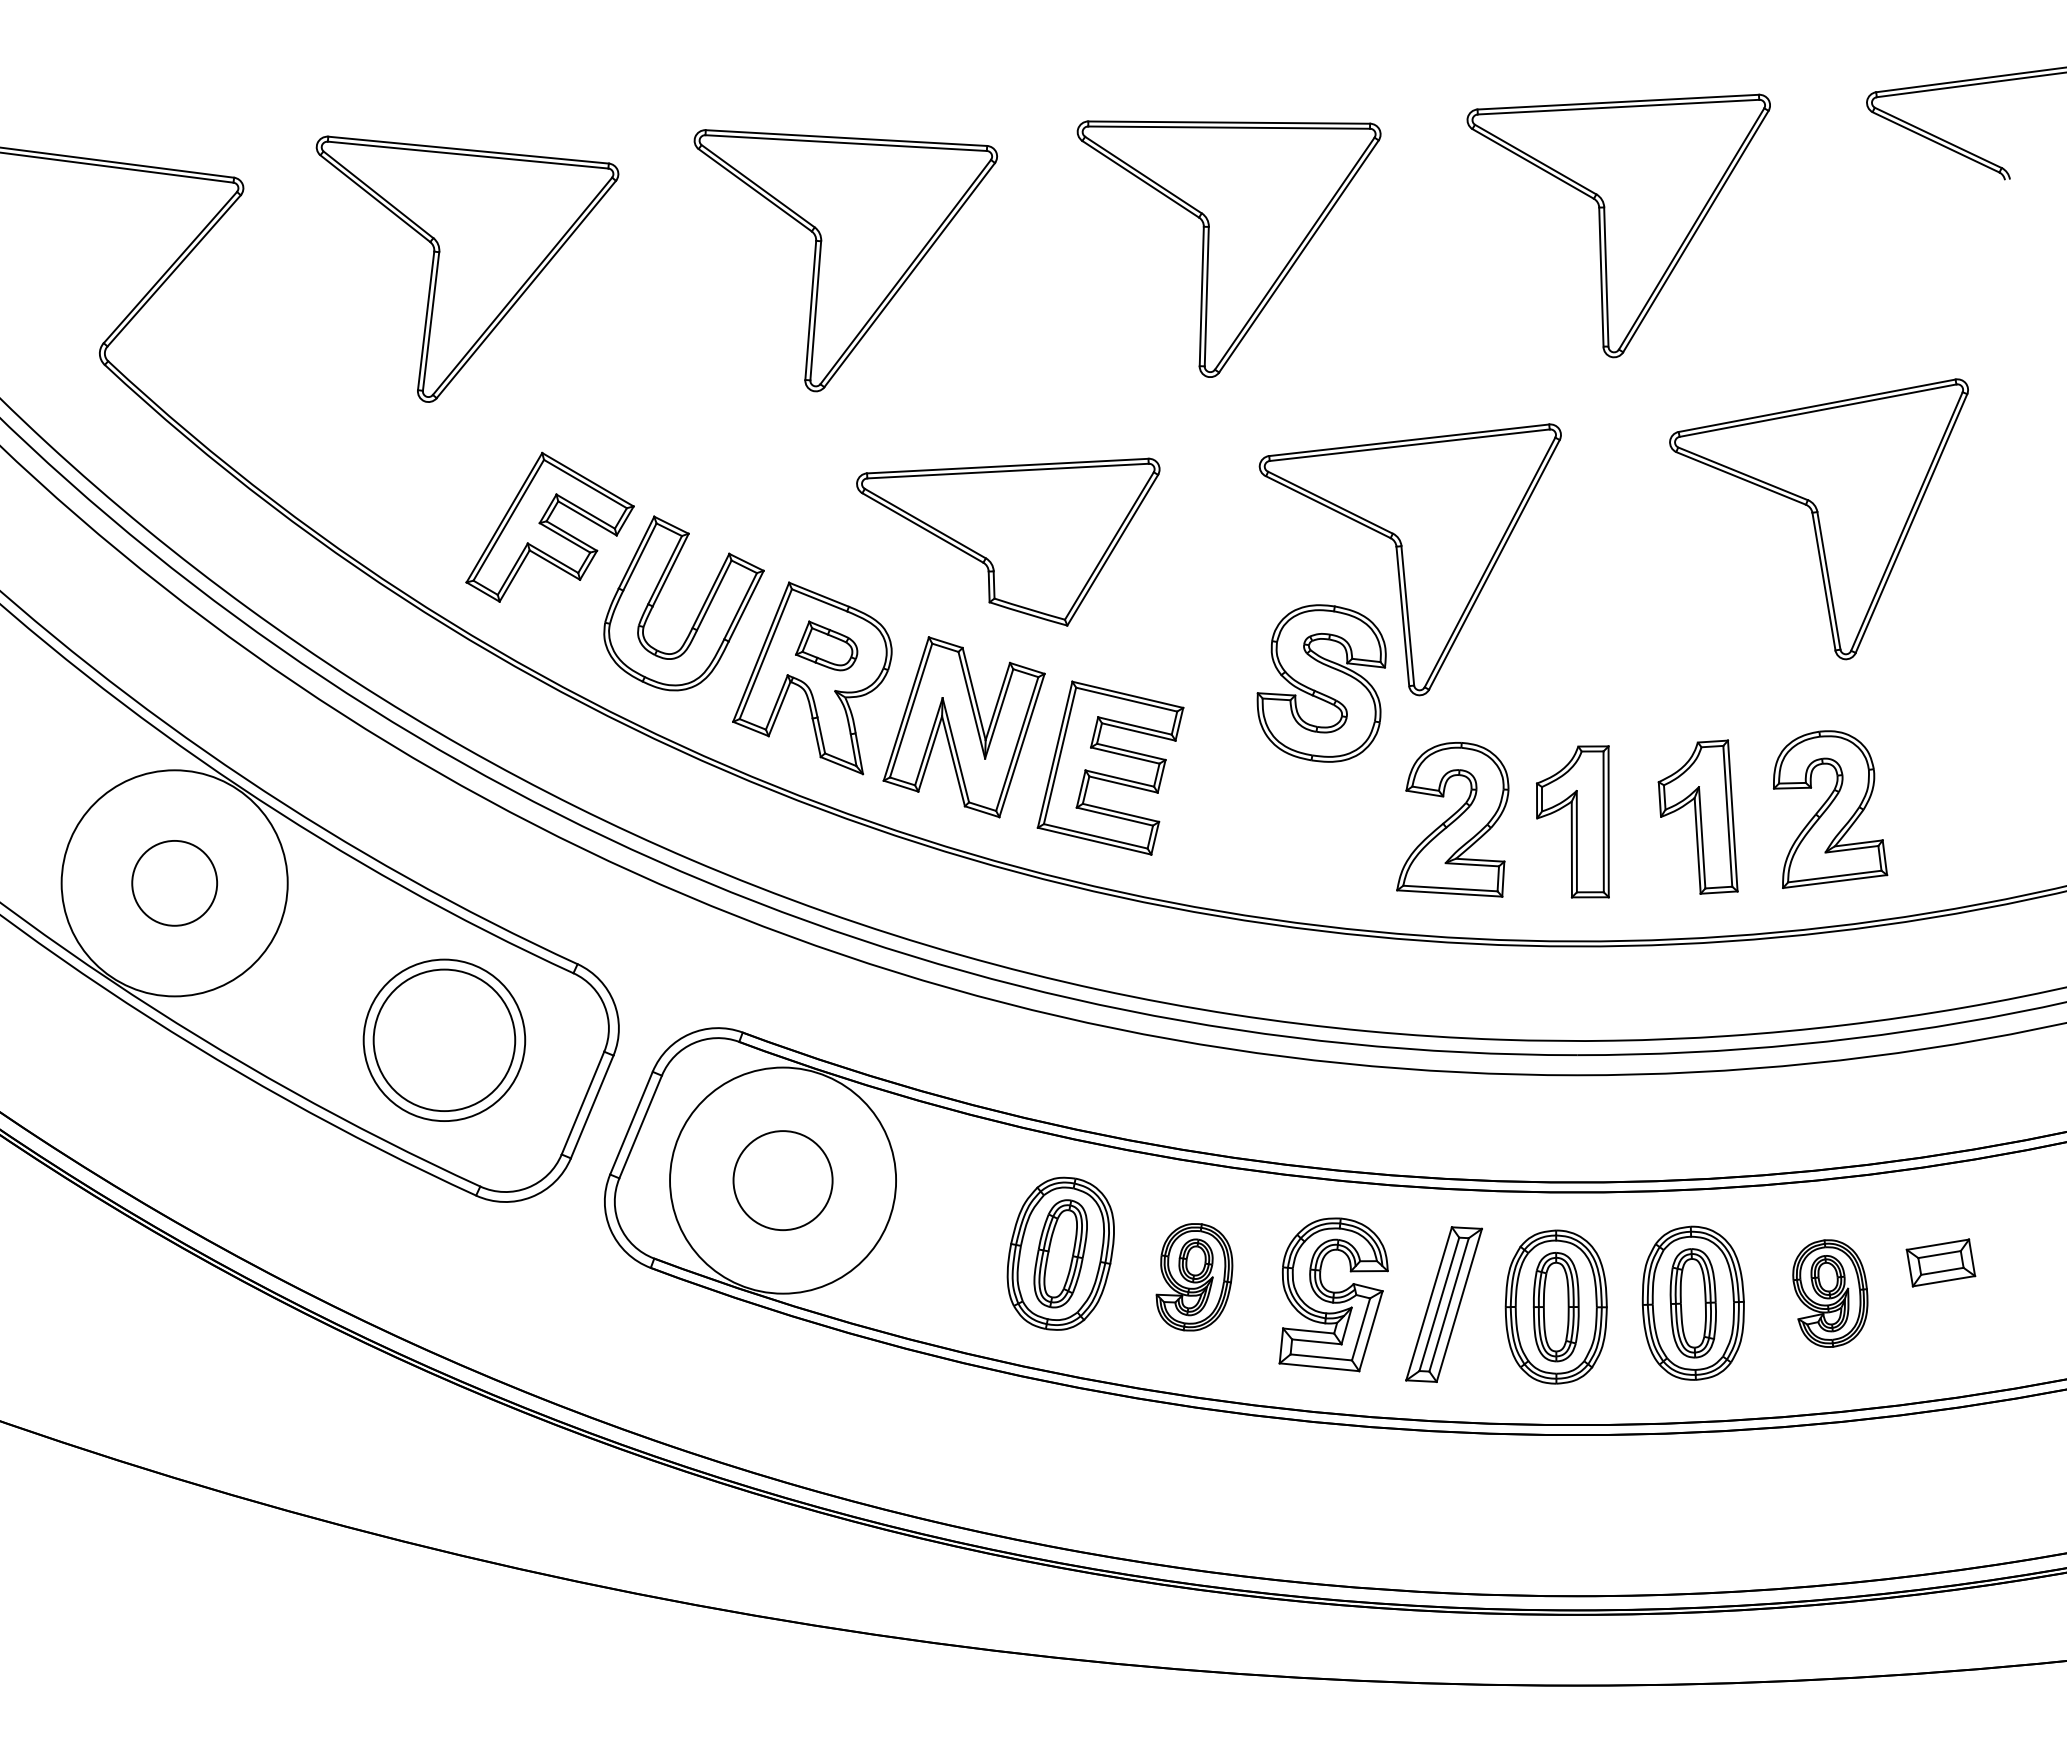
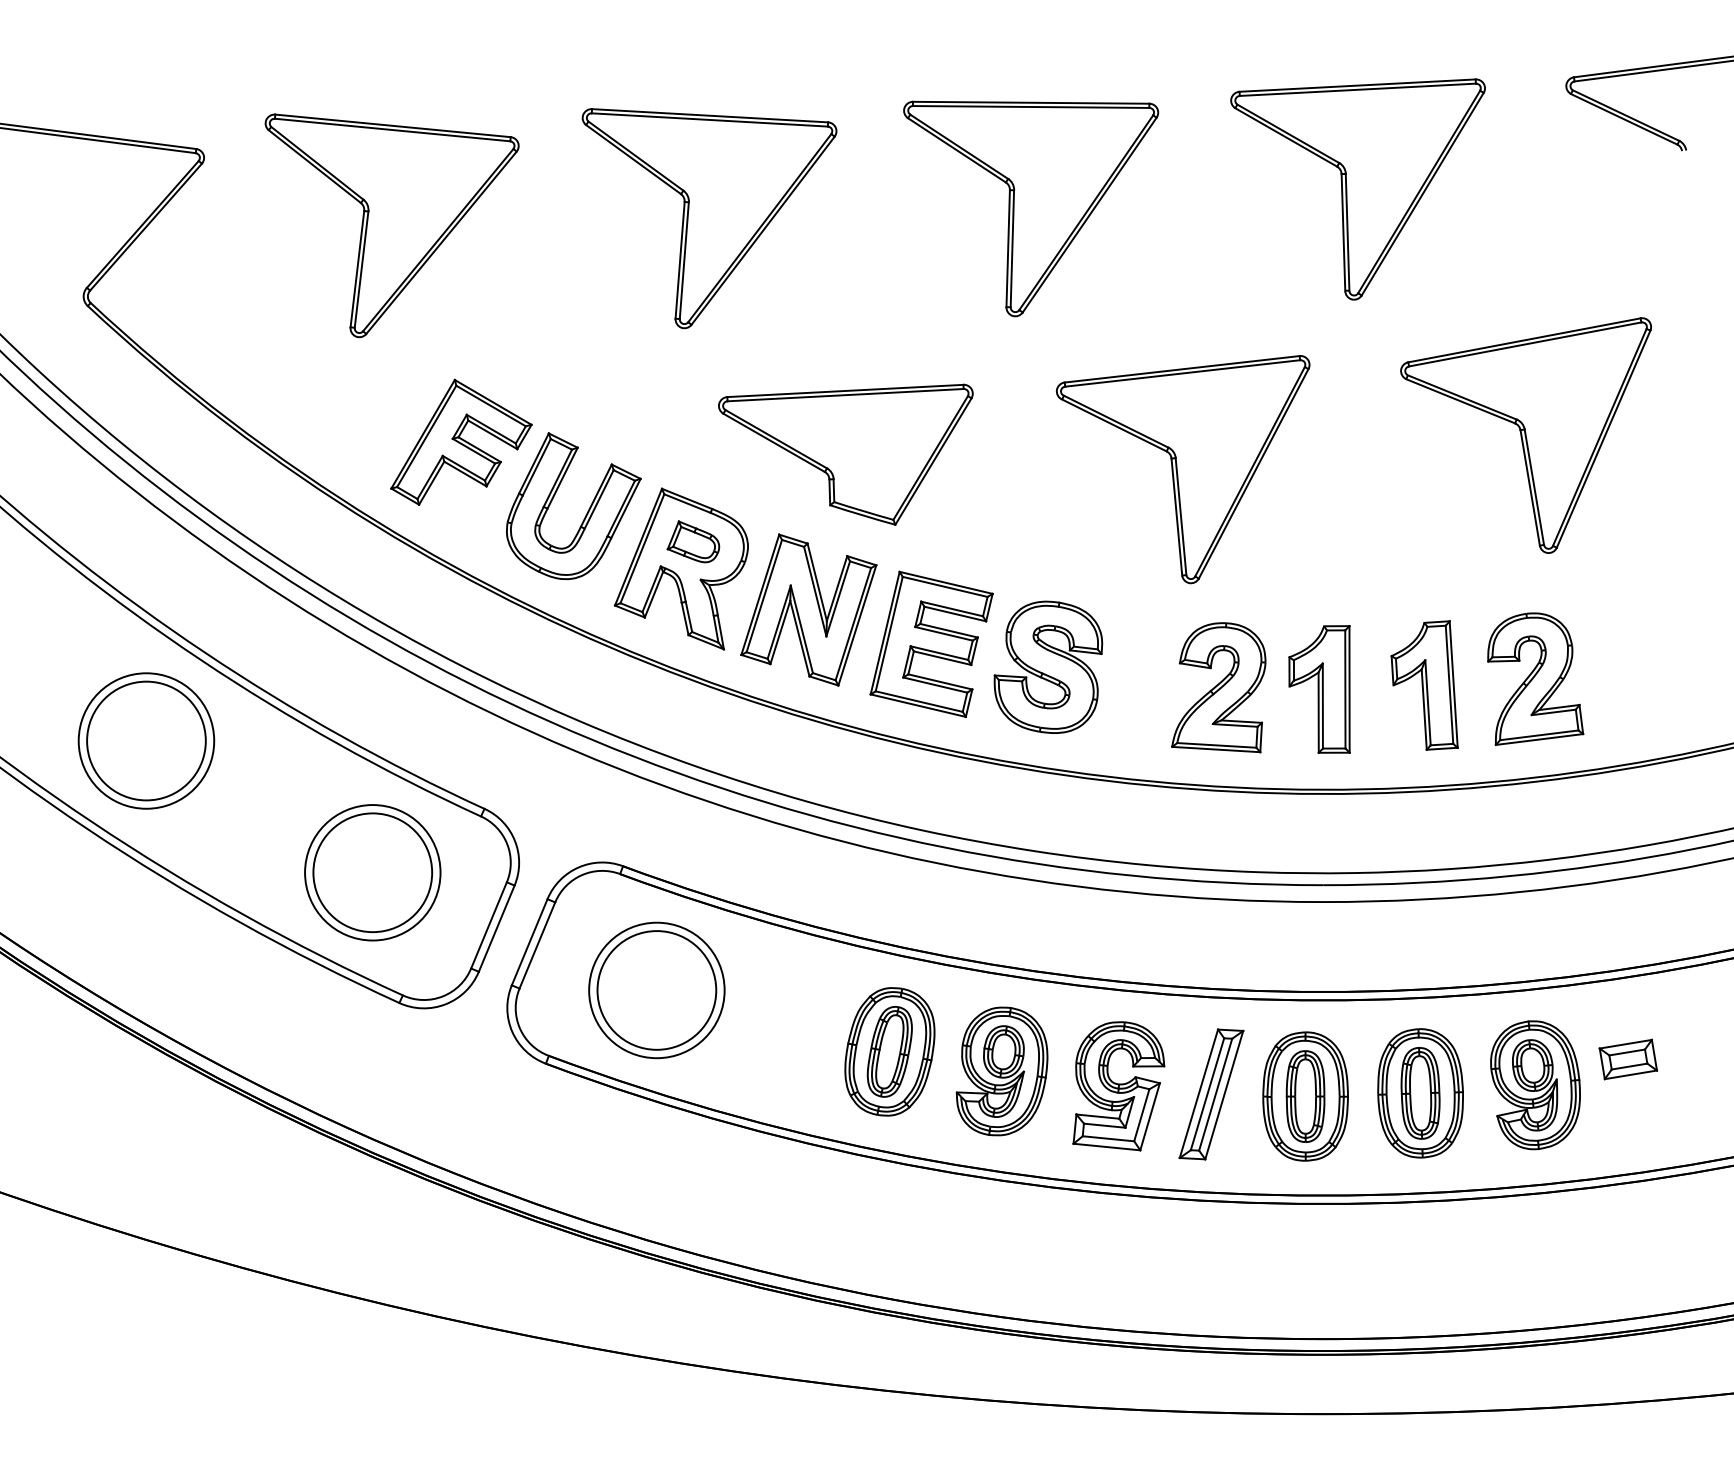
part: (1321, 683) -> (1048, 667), moved
circle: (174, 883) -> (146, 741), size x0.71
circle: (174, 883) -> (146, 741), size x1.67
circle: (782, 1180) -> (656, 990), size x0.71
circle: (782, 1180) -> (656, 990), size x1.43
part: (1194, 1277) -> (1002, 1071), size x1.43
part: (1830, 1293) -> (1535, 1085), size x1.43

